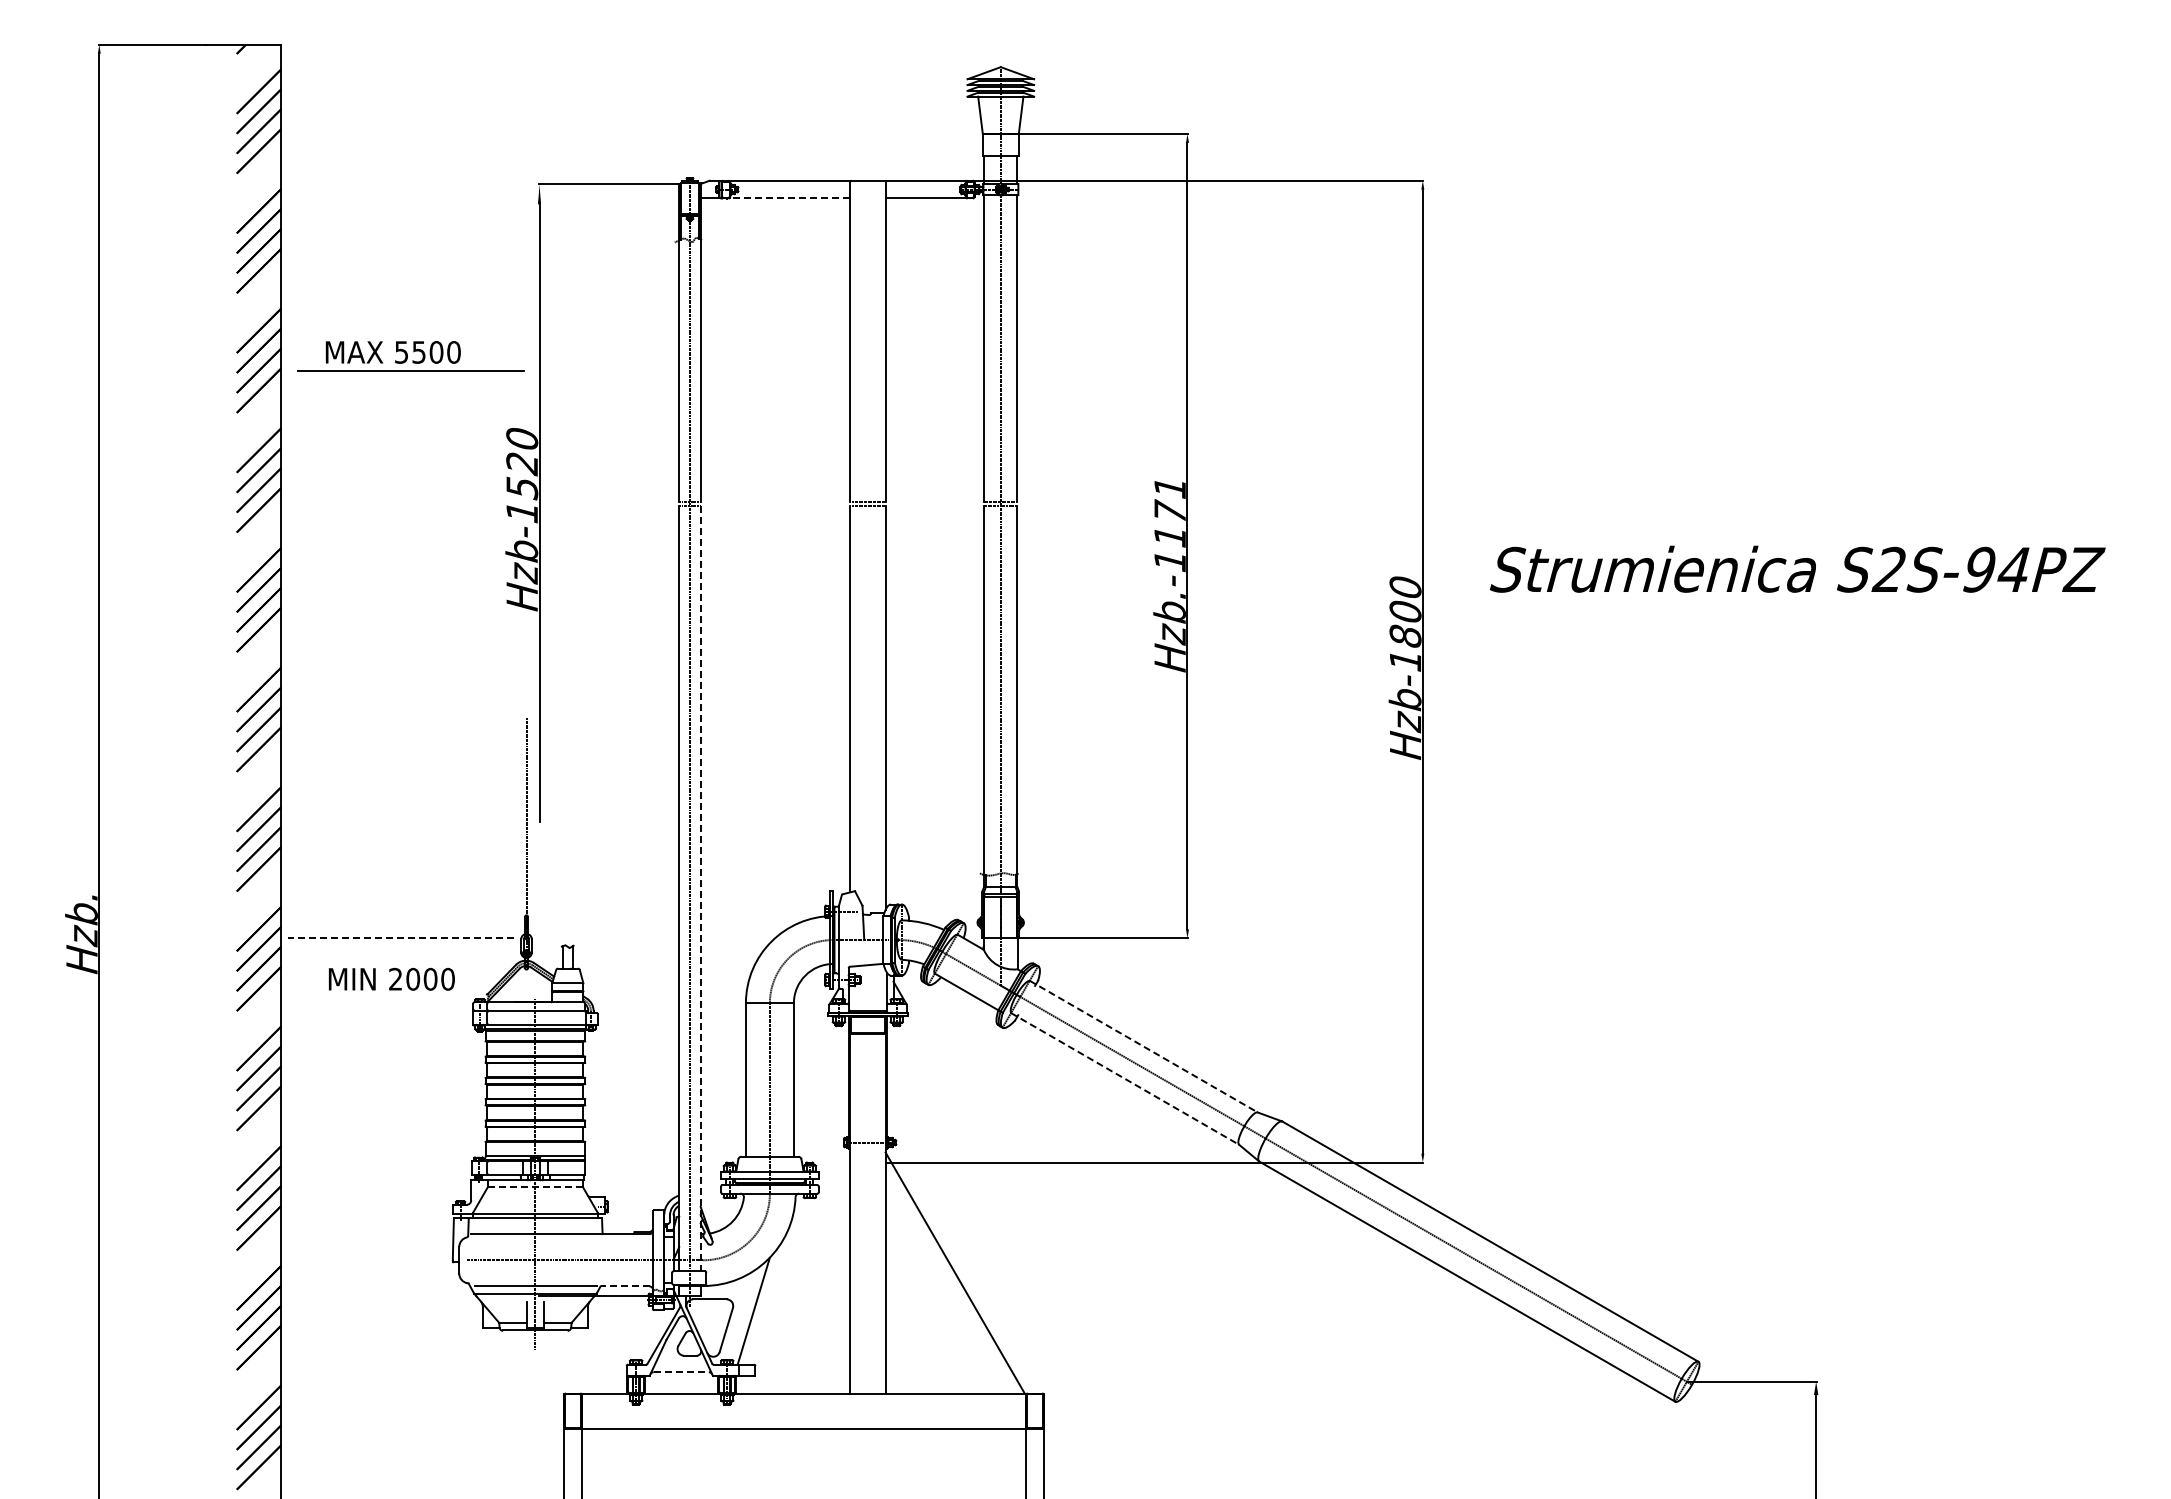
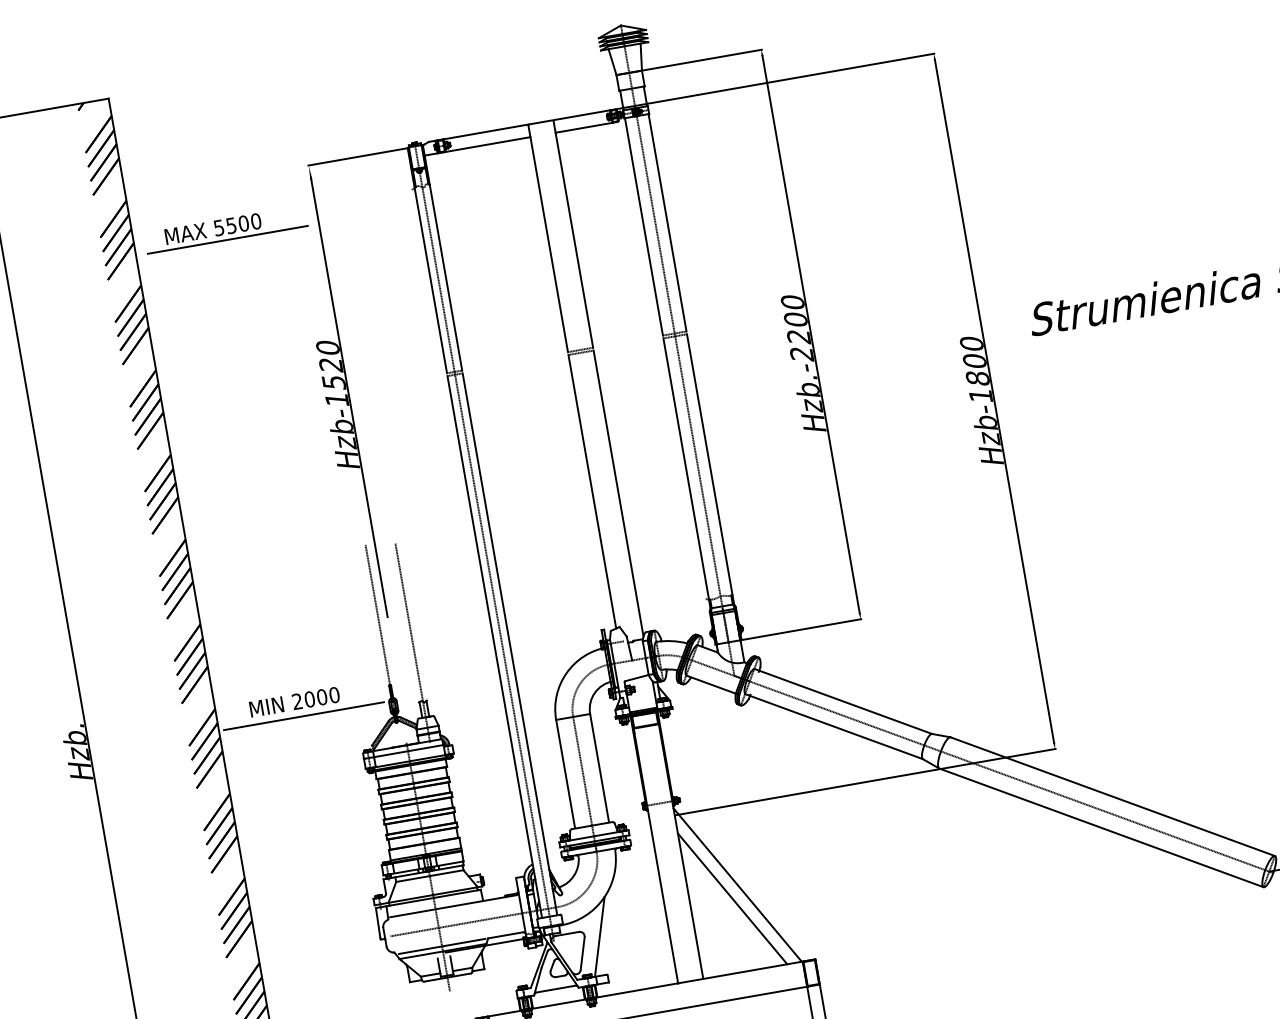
line: (790, 198) -> (488, 144), dashed -> solid
part: (410, 356) -> (225, 229), moved
text: (1169, 525) -> (797, 329), Hzb.-1171 -> Hzb.-2200
line: (567, 863) -> (412, 642), added
line: (700, 889) -> (509, 644), dashed -> solid
line: (401, 937) -> (304, 715), dashed -> solid
text: (391, 978) -> (294, 701), moved
line: (1143, 1046) -> (843, 701), dashed -> solid
line: (1125, 1078) -> (834, 726), dashed -> solid
line: (535, 1187) -> (429, 876), dashed -> solid
line: (625, 1286) -> (505, 935), dashed -> solid
line: (944, 1290) -> (732, 898), added
line: (681, 1372) -> (556, 989), dashed -> solid

